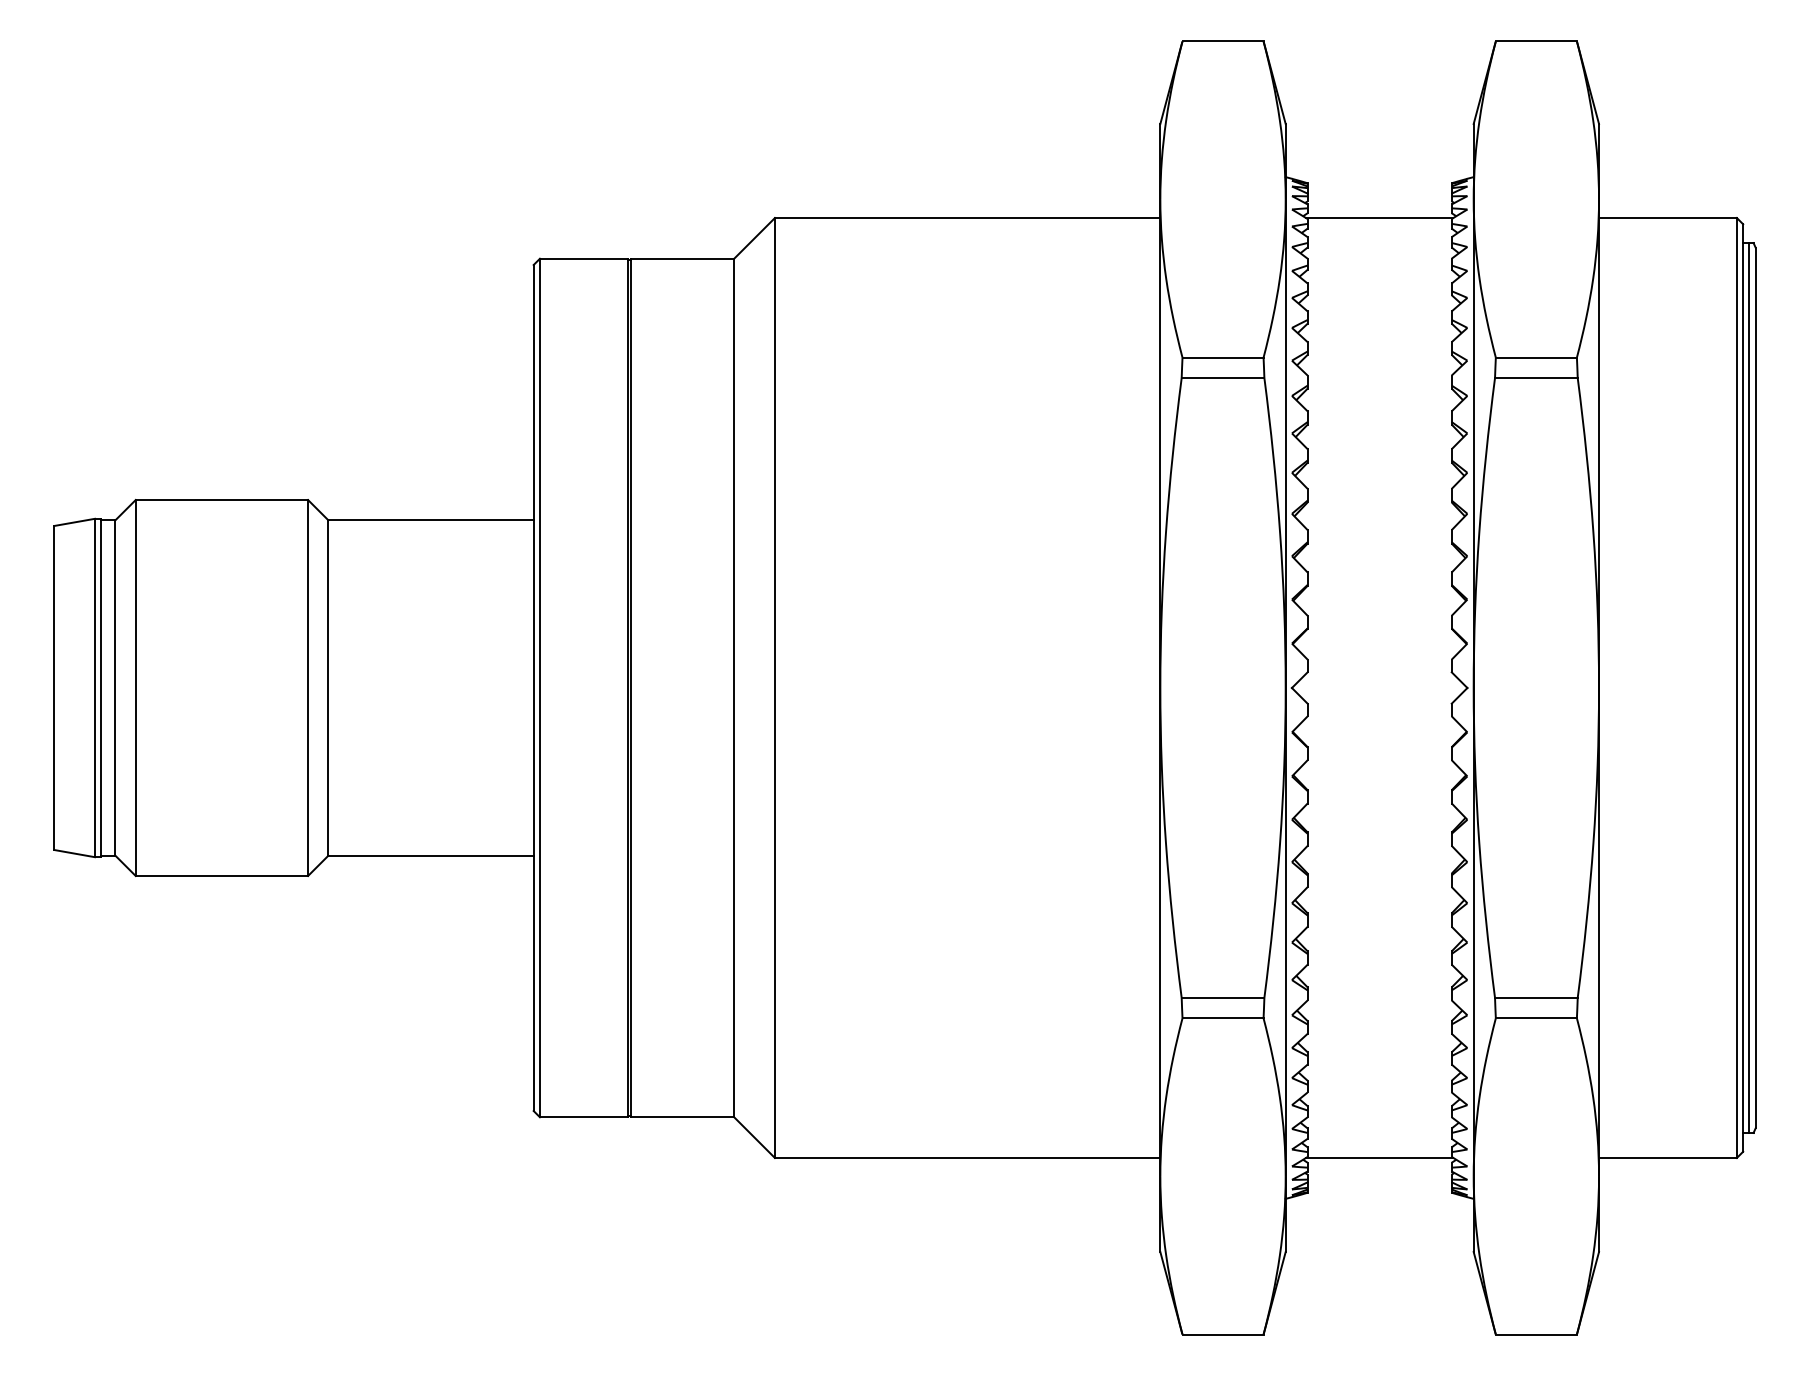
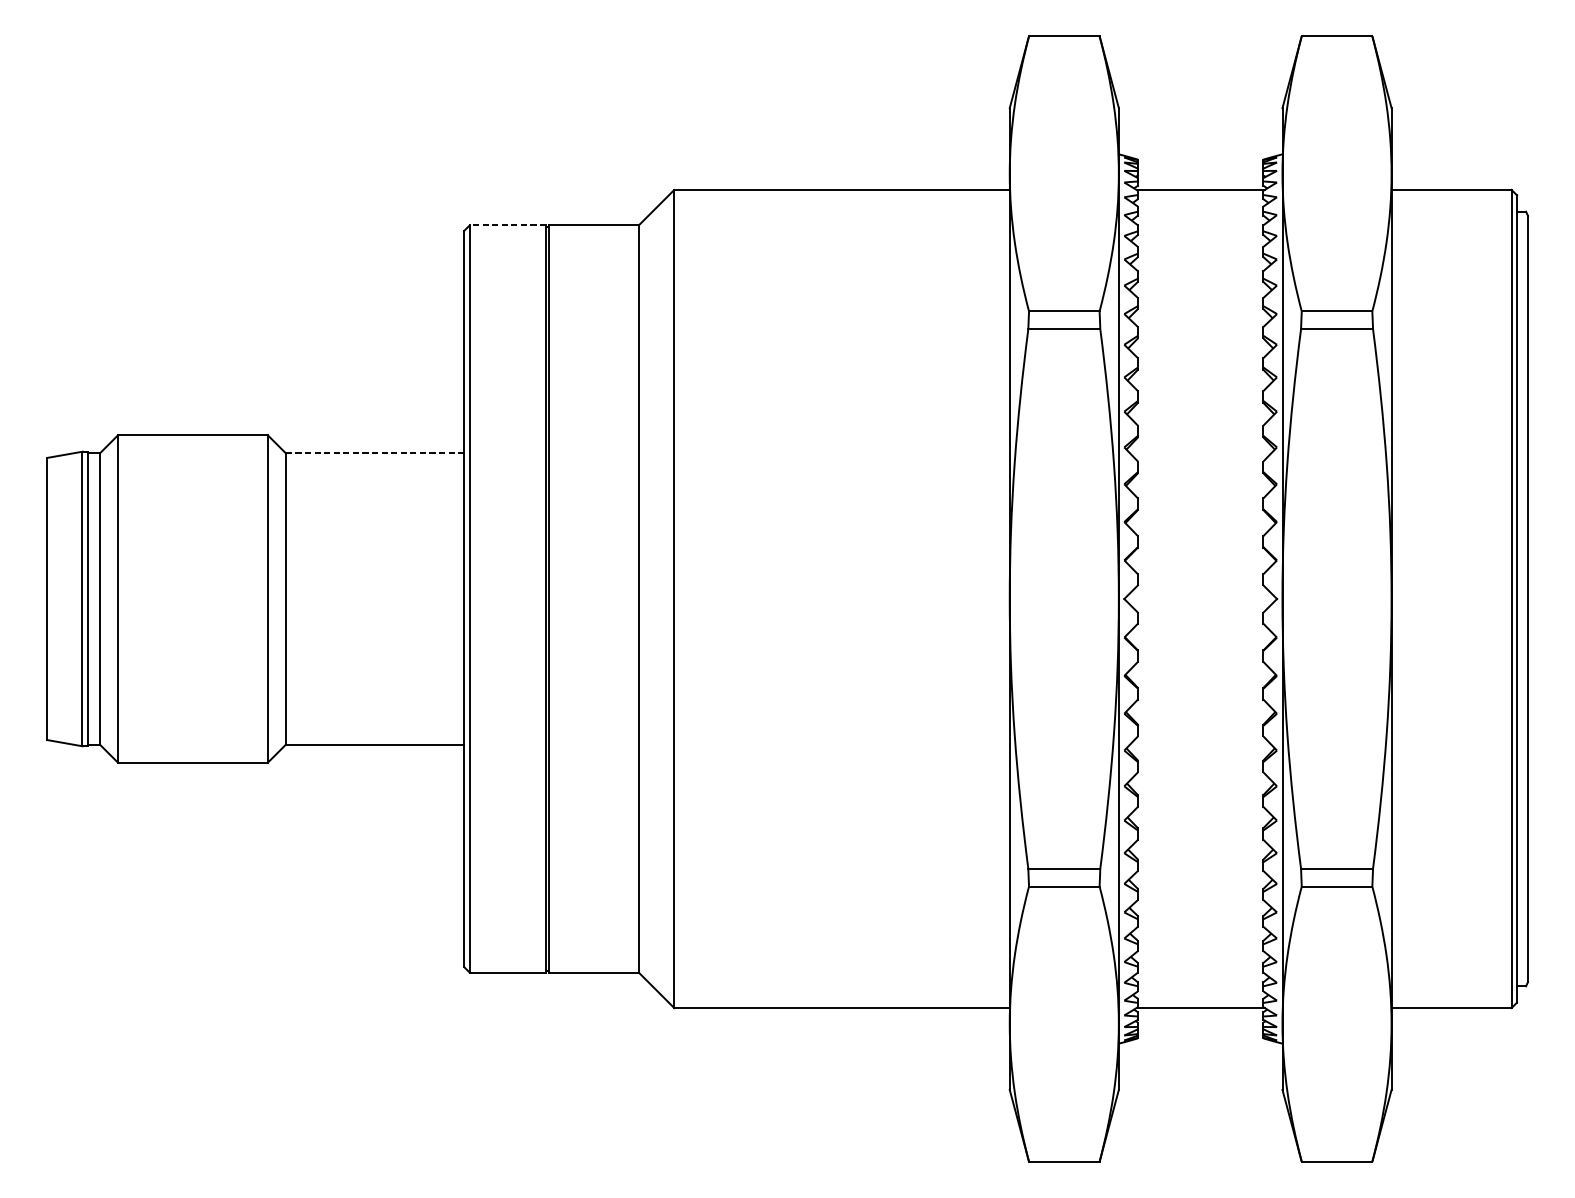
line: (583, 258) -> (507, 225), solid -> dashed
line: (431, 520) -> (375, 453), solid -> dashed
line: (1749, 687) -> (1522, 598), removed

